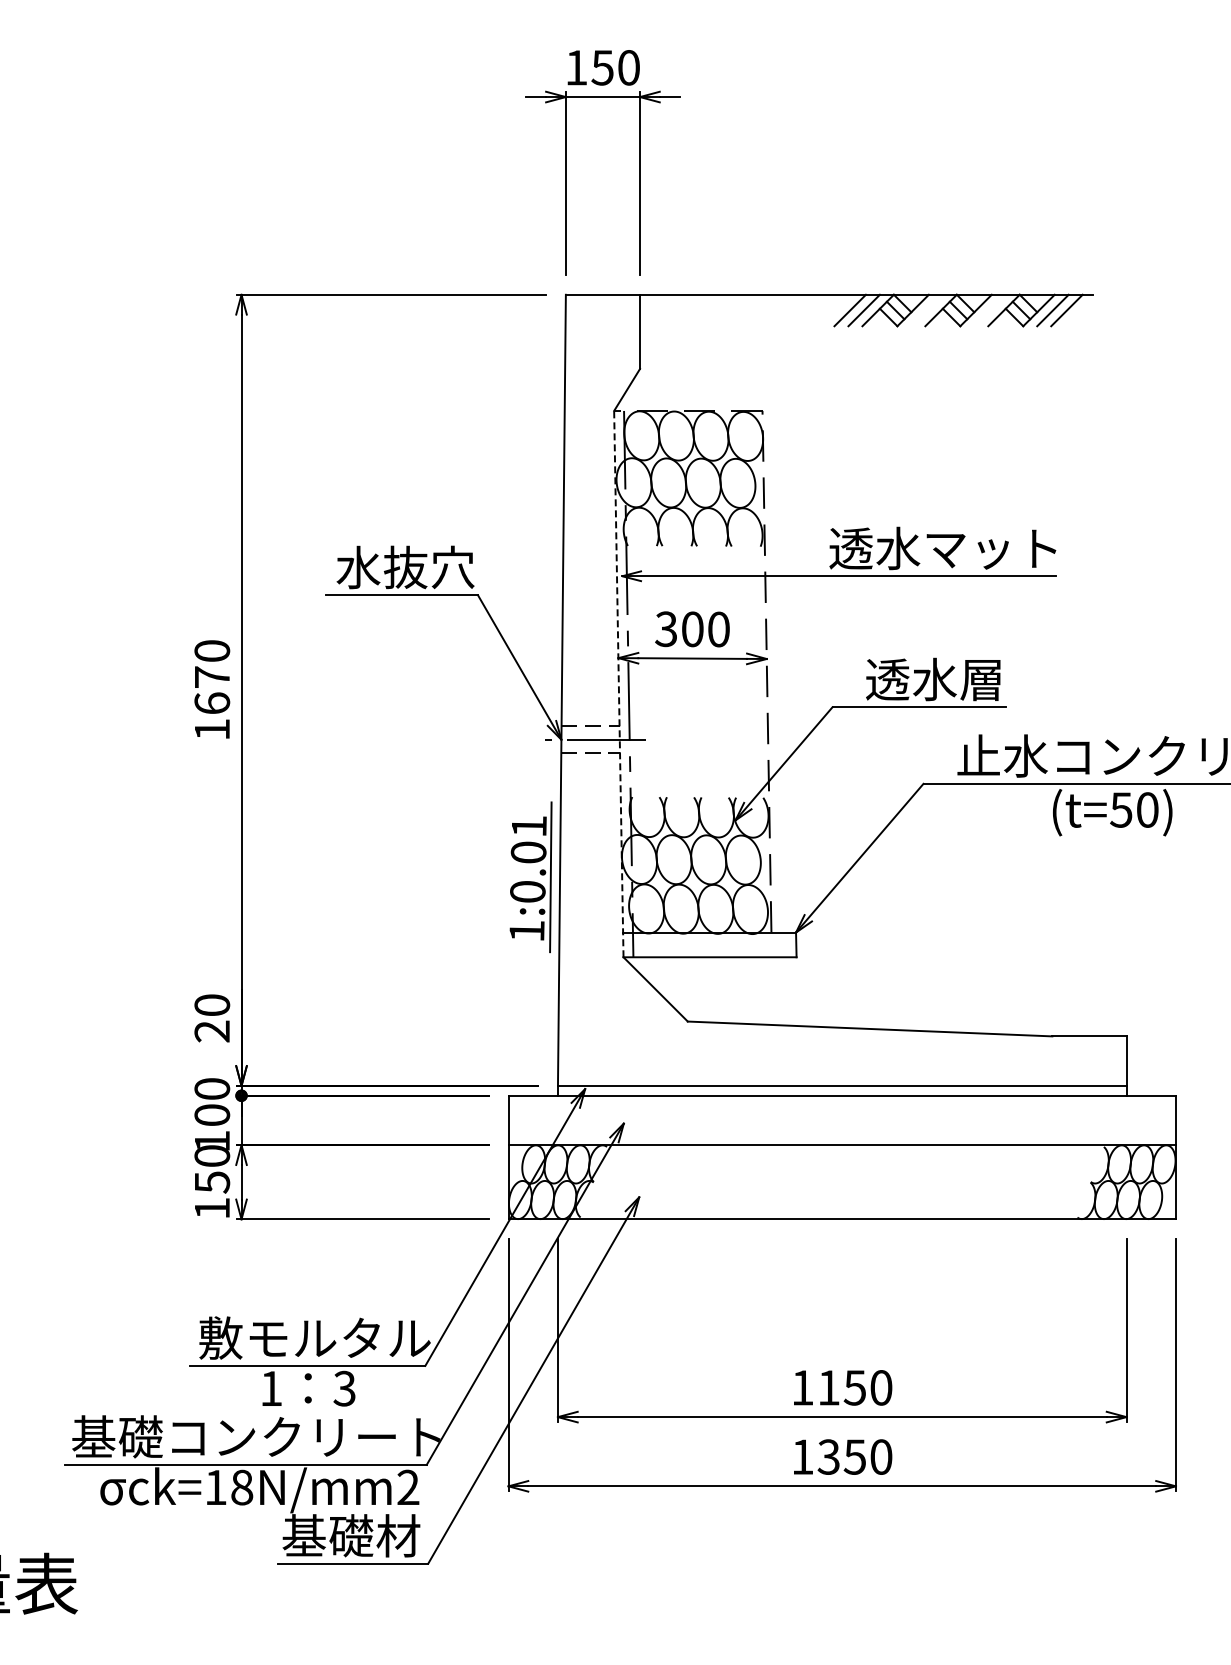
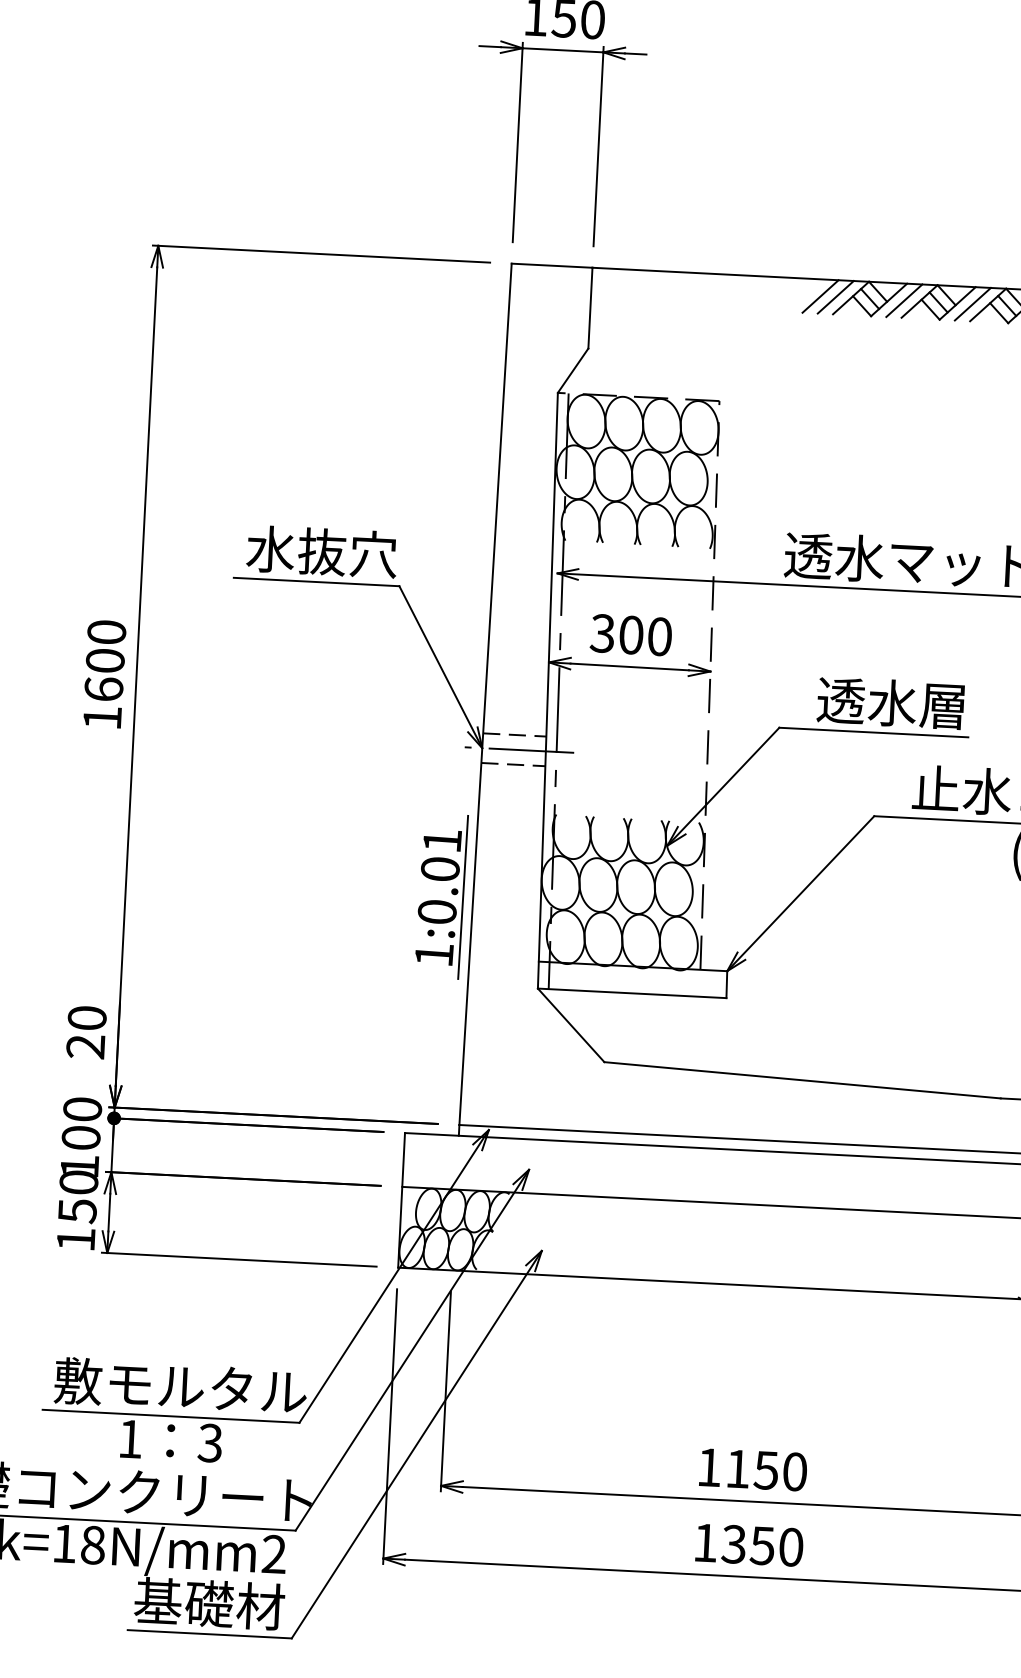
line: (926, 310) -> (903, 300), added
line: (989, 310) -> (972, 304), added
text: (212, 676) -> (105, 660), 1670 -> 1600
line: (618, 683) -> (547, 690), dashed -> solid

